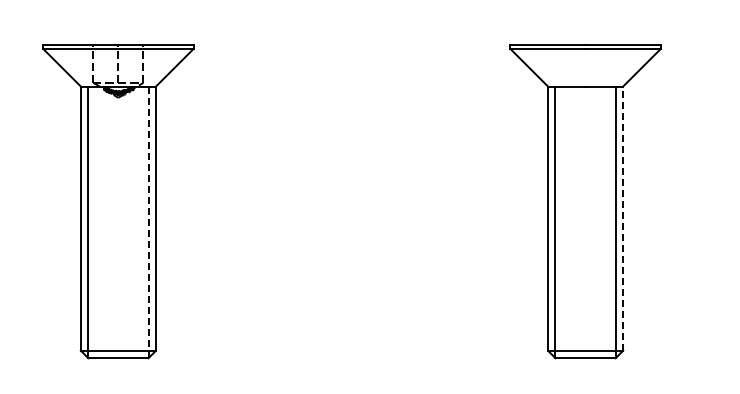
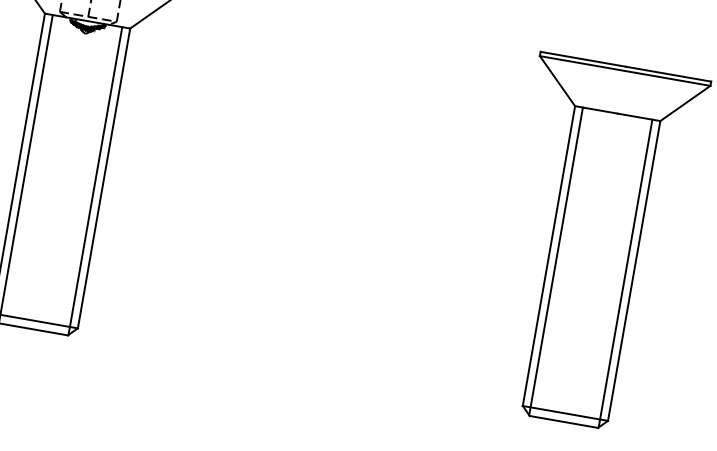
line: (623, 218) -> (634, 270), dashed -> solid
line: (148, 222) -> (94, 181), dashed -> solid

